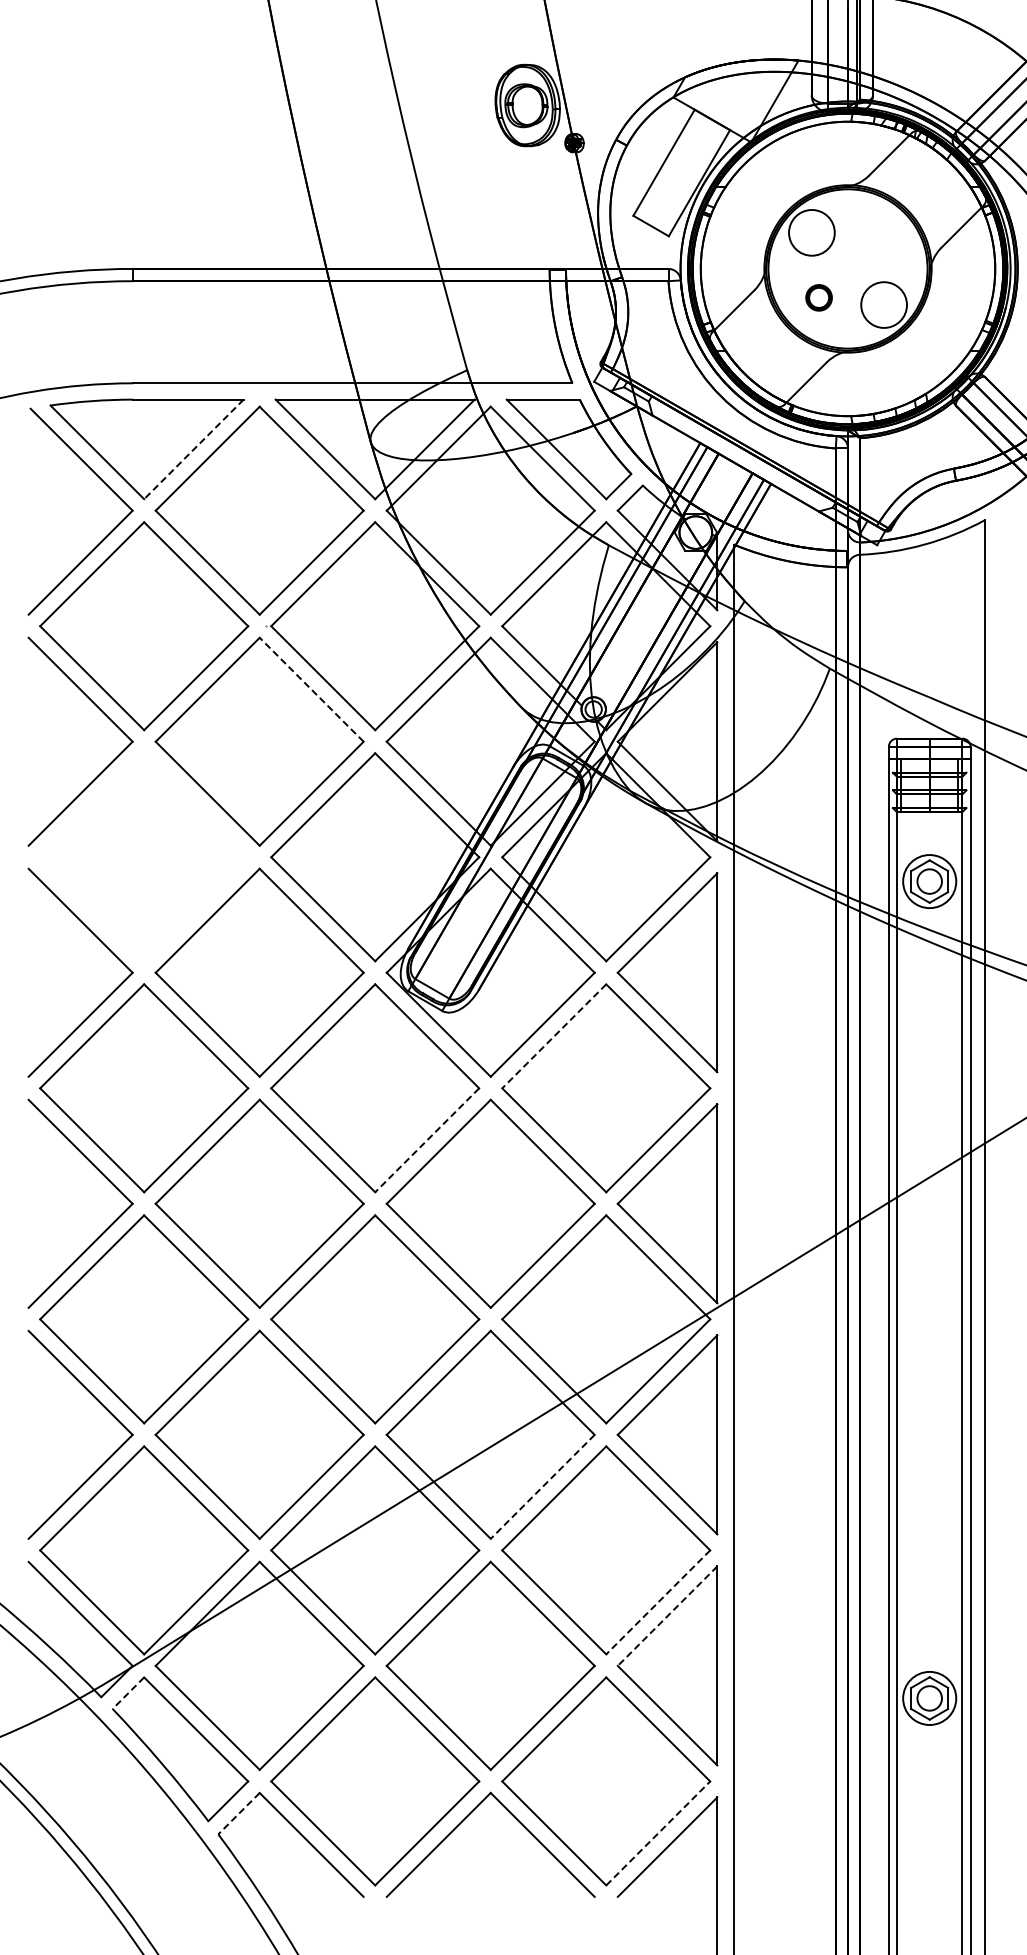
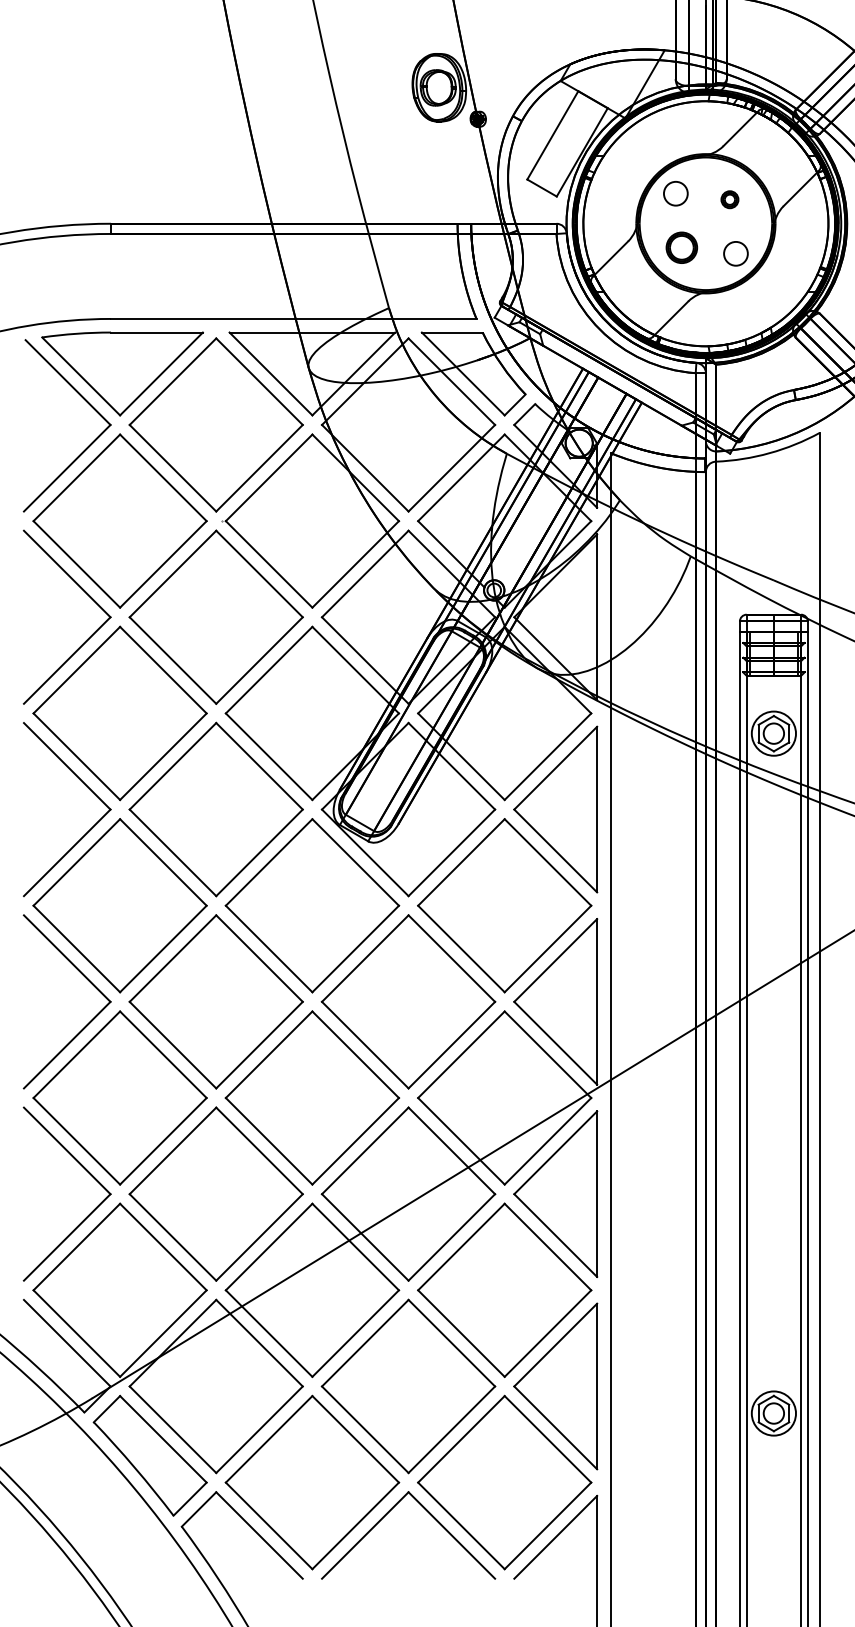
circle: (811, 232) -> (675, 193), size x0.62
part: (876, 240) -> (729, 200), added
part: (818, 297) -> (681, 247), size x1.43
circle: (883, 304) -> (735, 253), size x0.62
line: (193, 449) -> (161, 374), dashed -> solid
line: (311, 689) -> (259, 573), dashed -> solid
part: (144, 857) -> (120, 713), added
line: (554, 1036) -> (461, 862), dashed -> solid
line: (427, 1140) -> (355, 949), dashed -> solid
line: (542, 1487) -> (451, 1237), dashed -> solid
line: (658, 1602) -> (548, 1333), dashed -> solid
line: (667, 1616) -> (555, 1345), dashed -> solid
line: (128, 1693) -> (107, 1409), dashed -> solid
line: (238, 1814) -> (198, 1510), dashed -> solid
line: (658, 1833) -> (548, 1525), dashed -> solid

